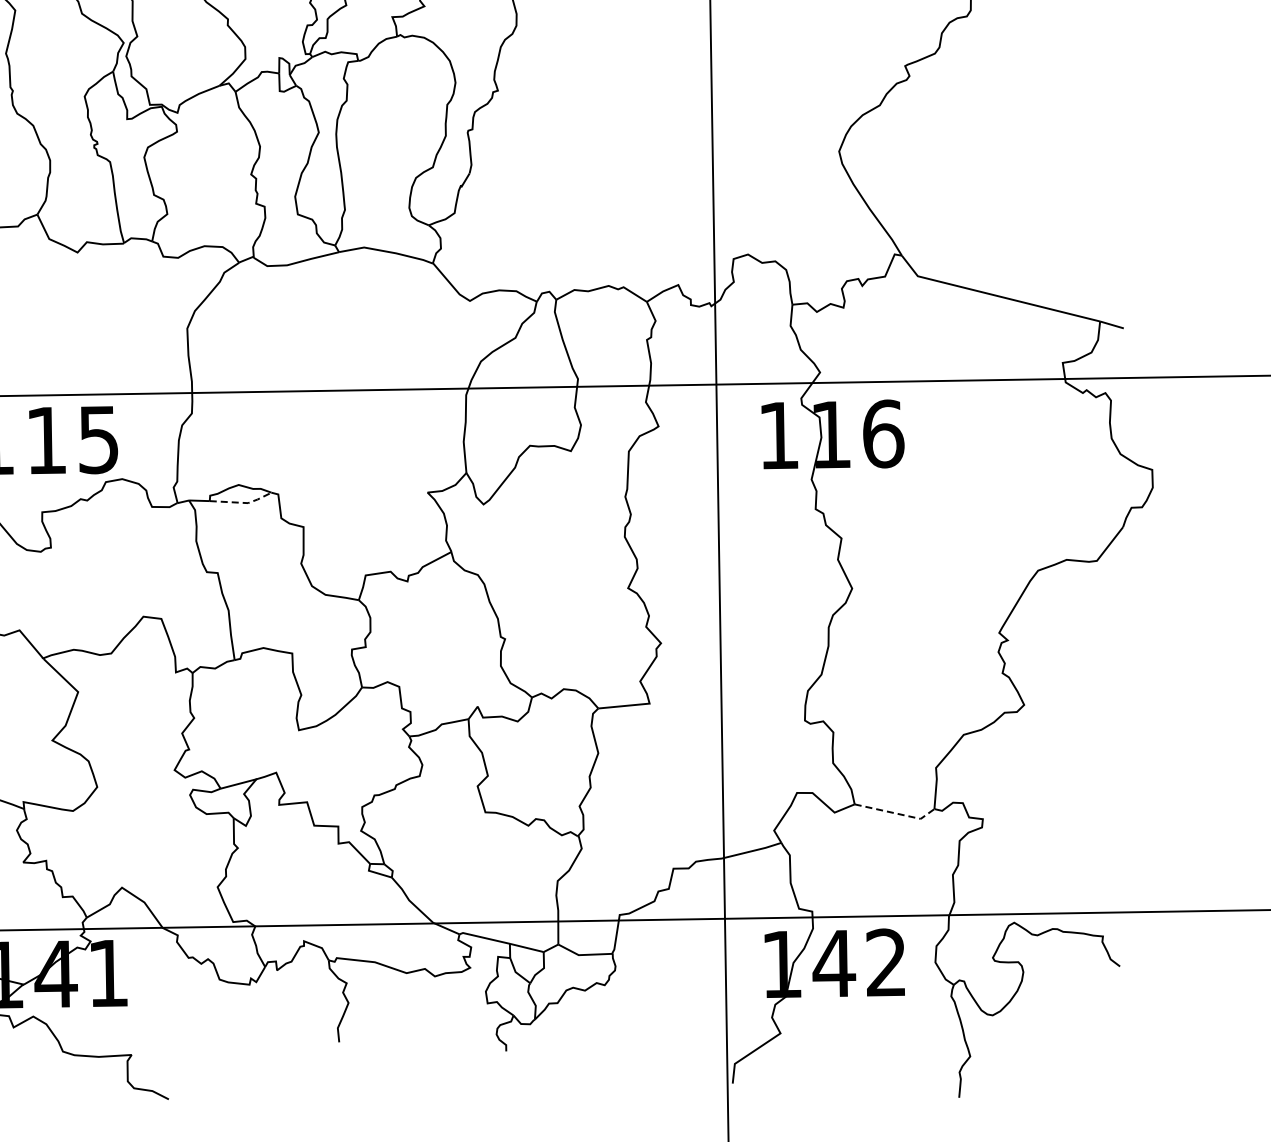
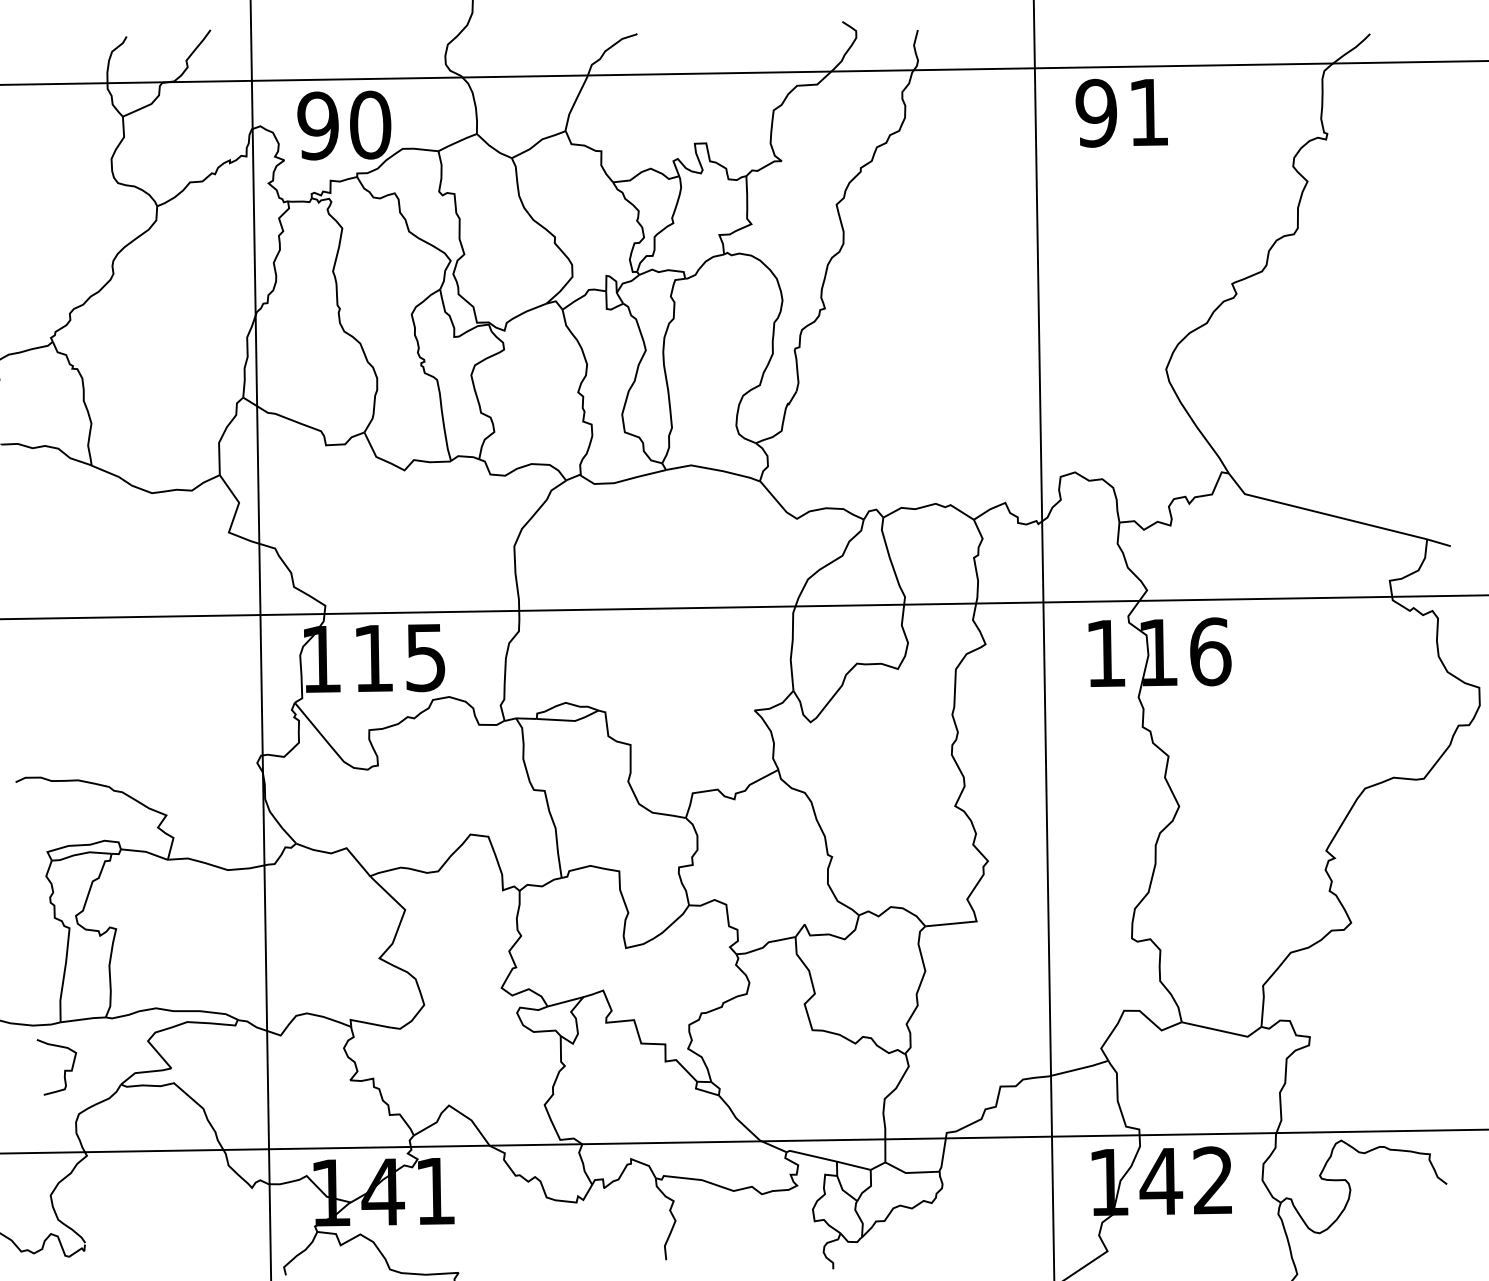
line: (243, 502) -> (570, 720), dashed -> solid
line: (896, 813) -> (1223, 1031), dashed -> solid

